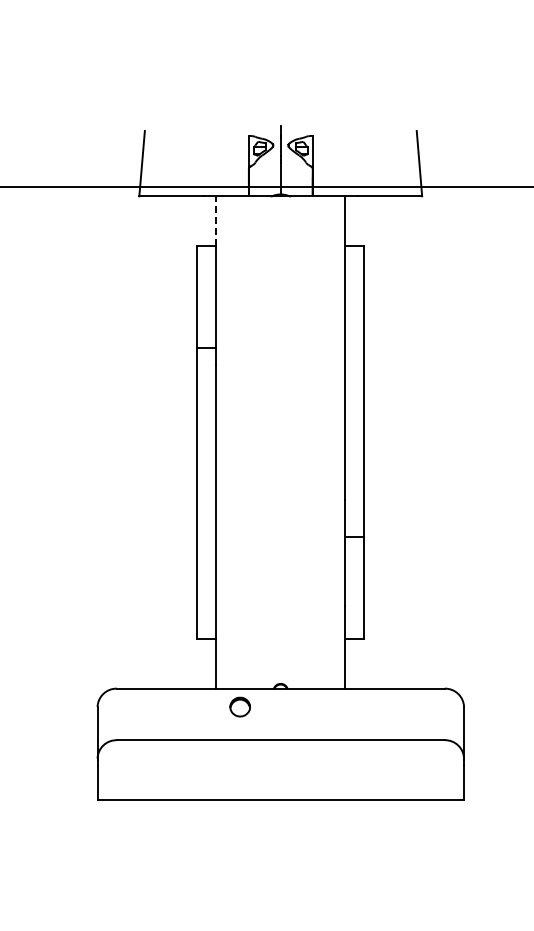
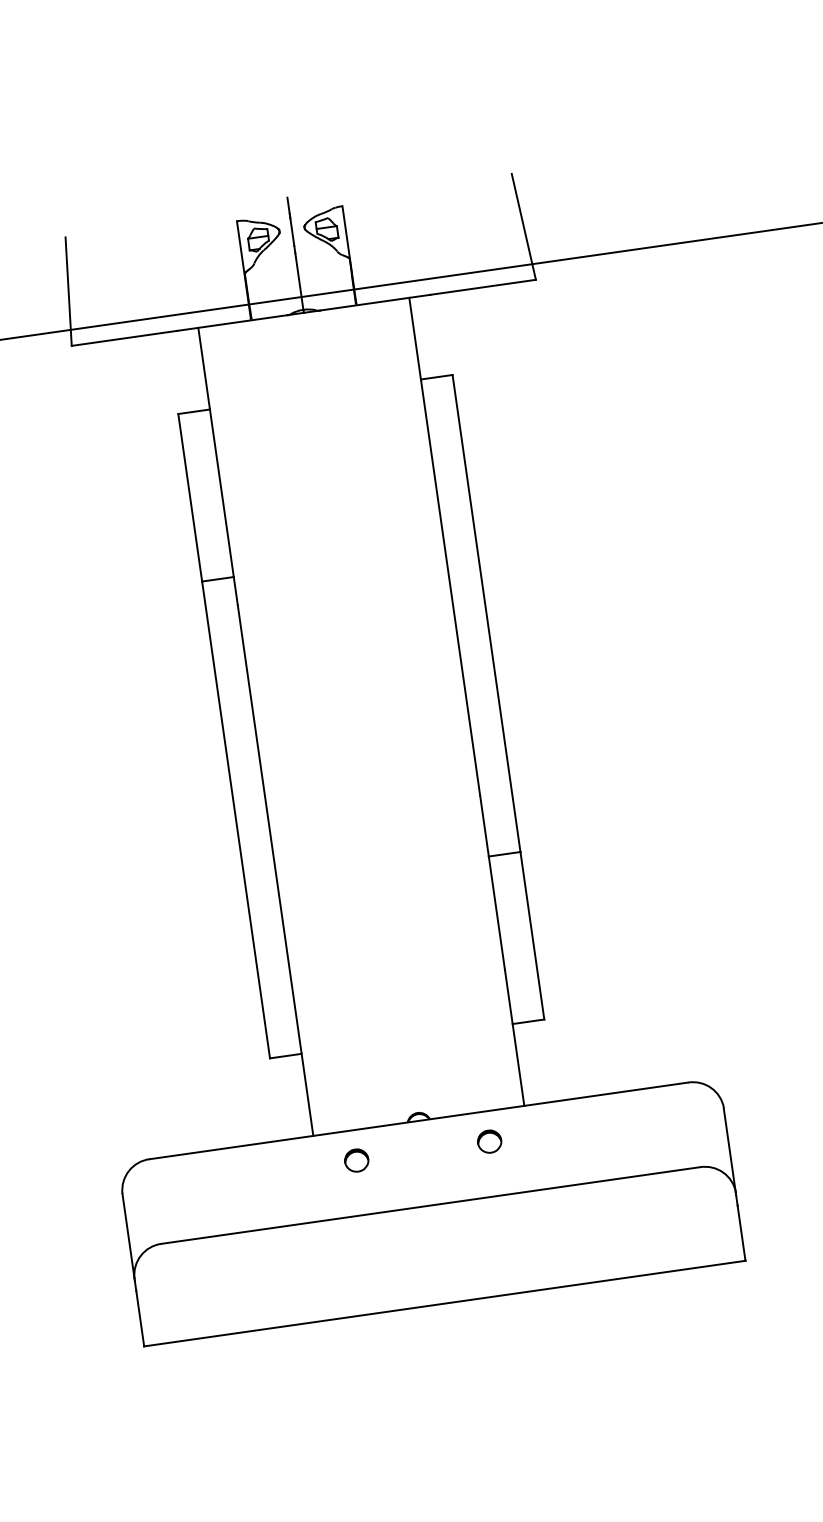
line: (216, 221) -> (204, 369), dashed -> solid
part: (240, 706) -> (356, 1159), size x0.71
part: (321, 706) -> (489, 1140), added

